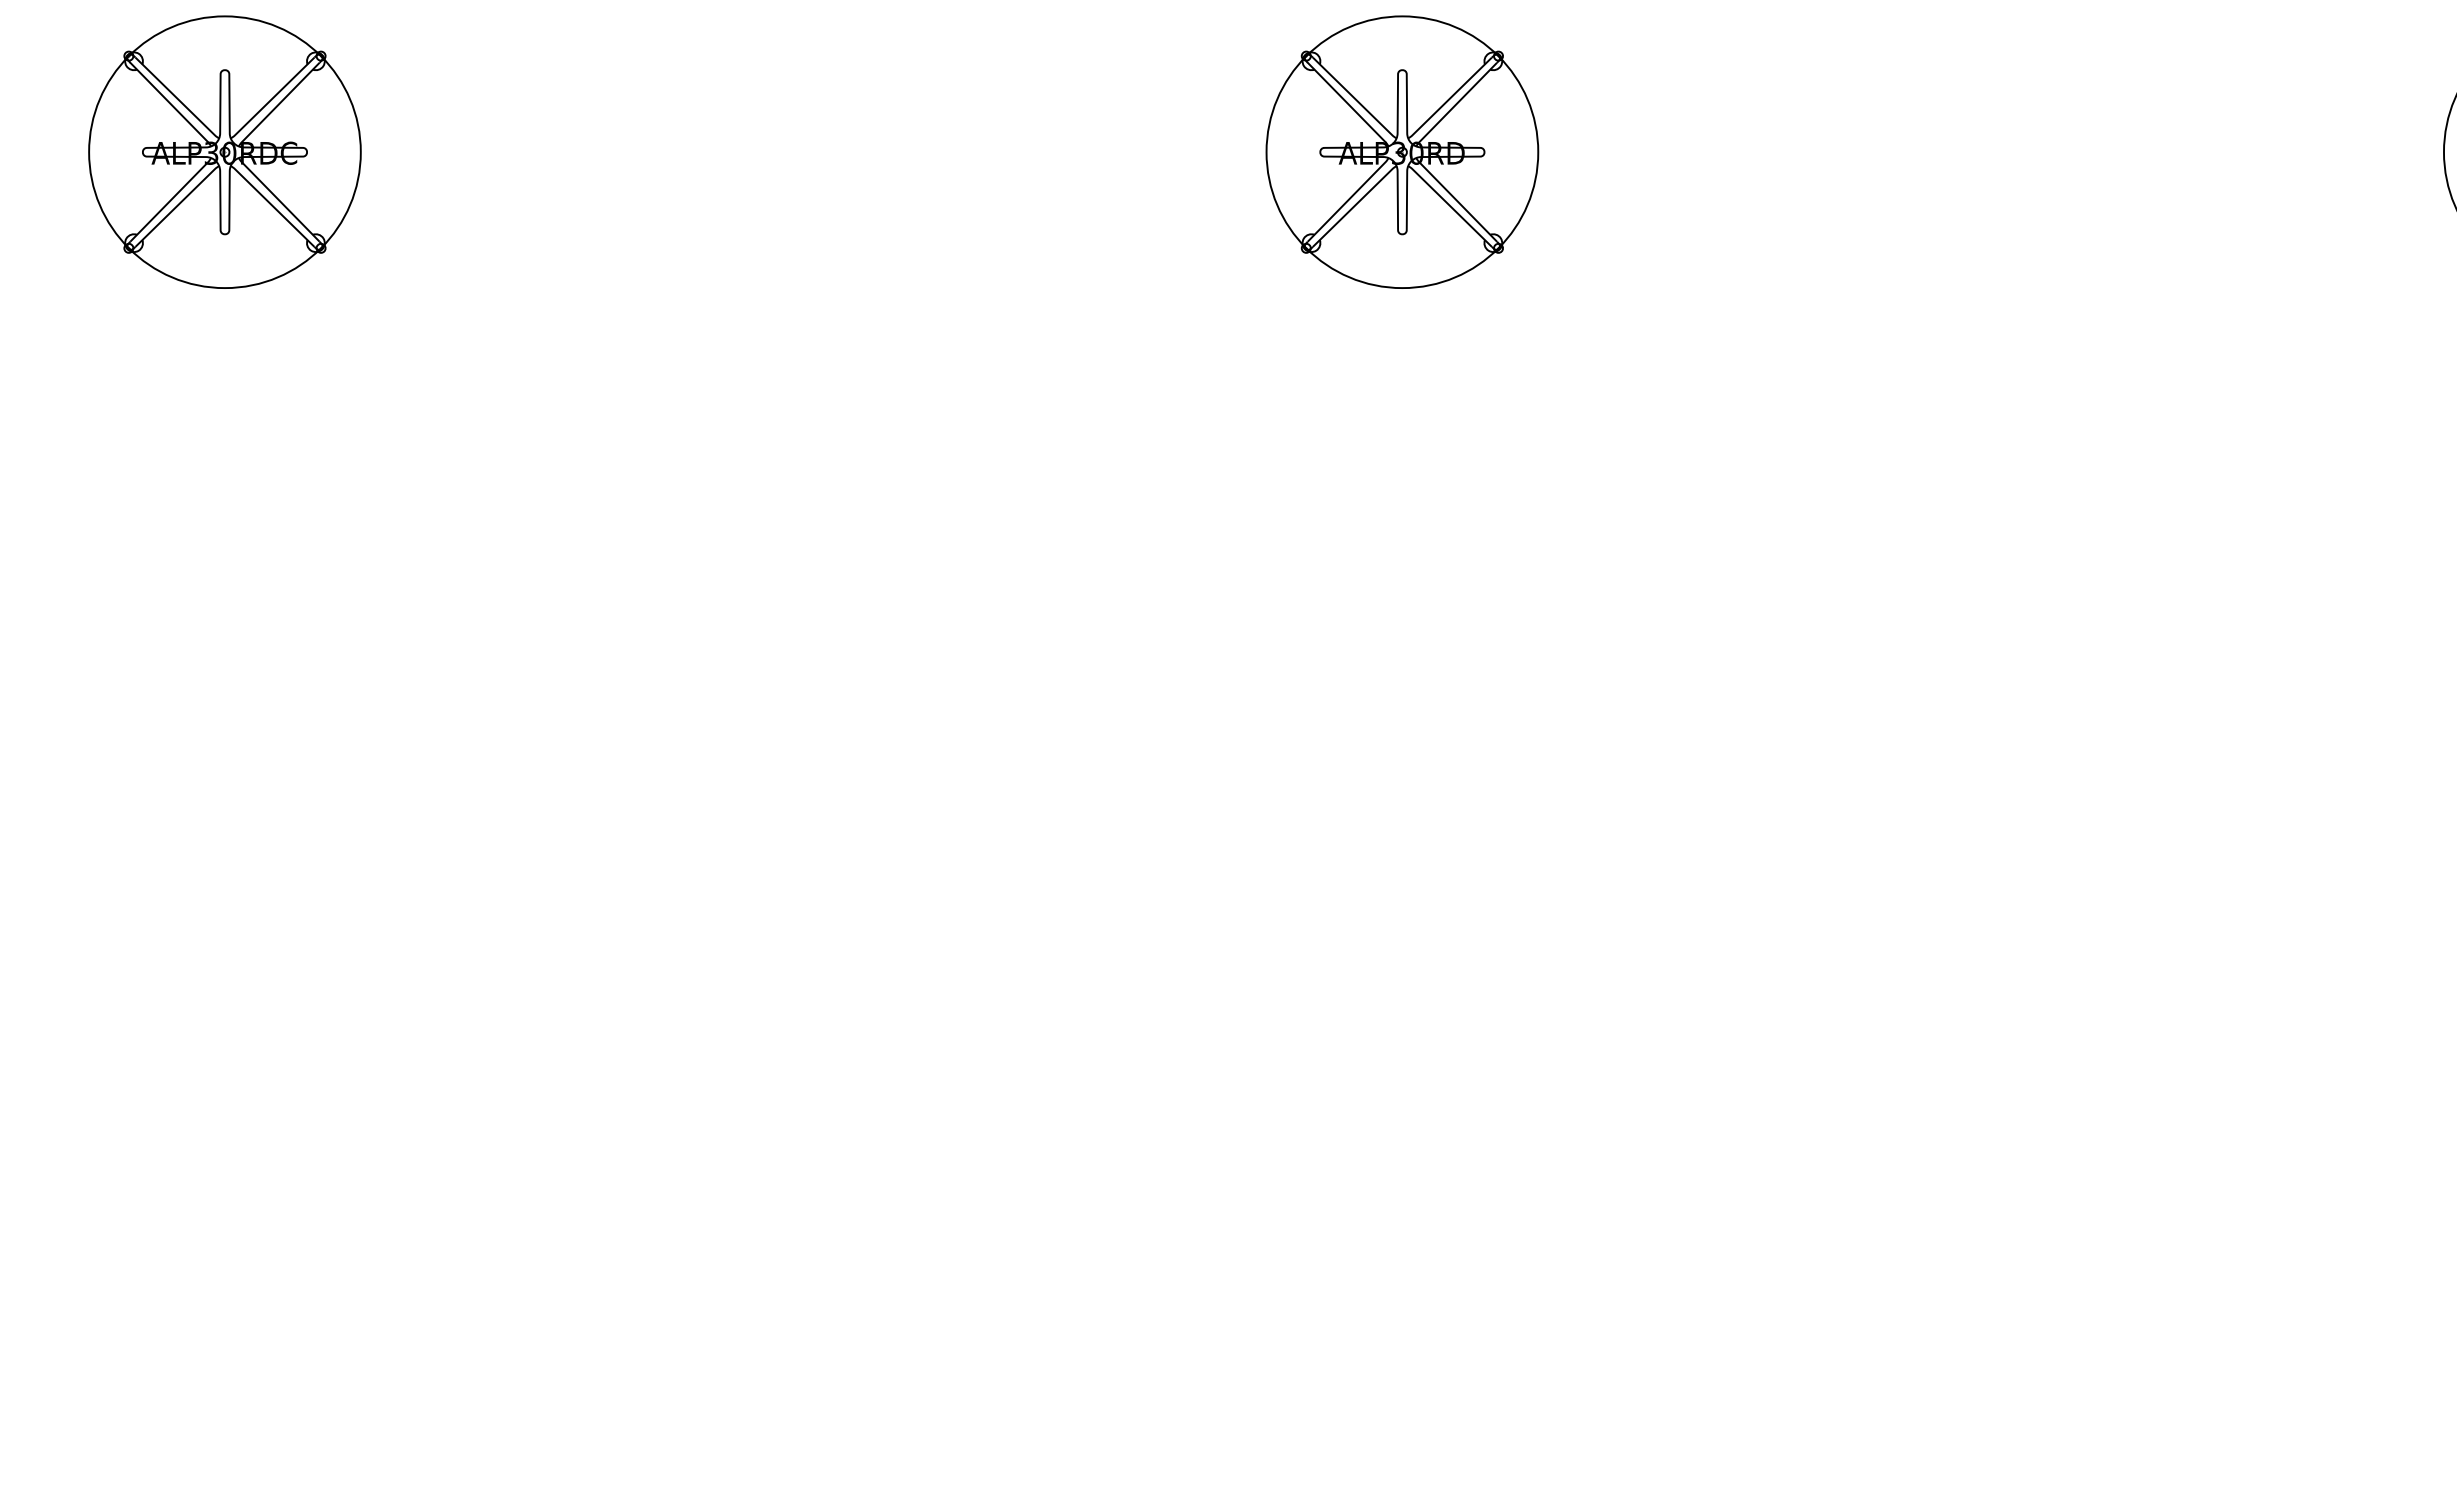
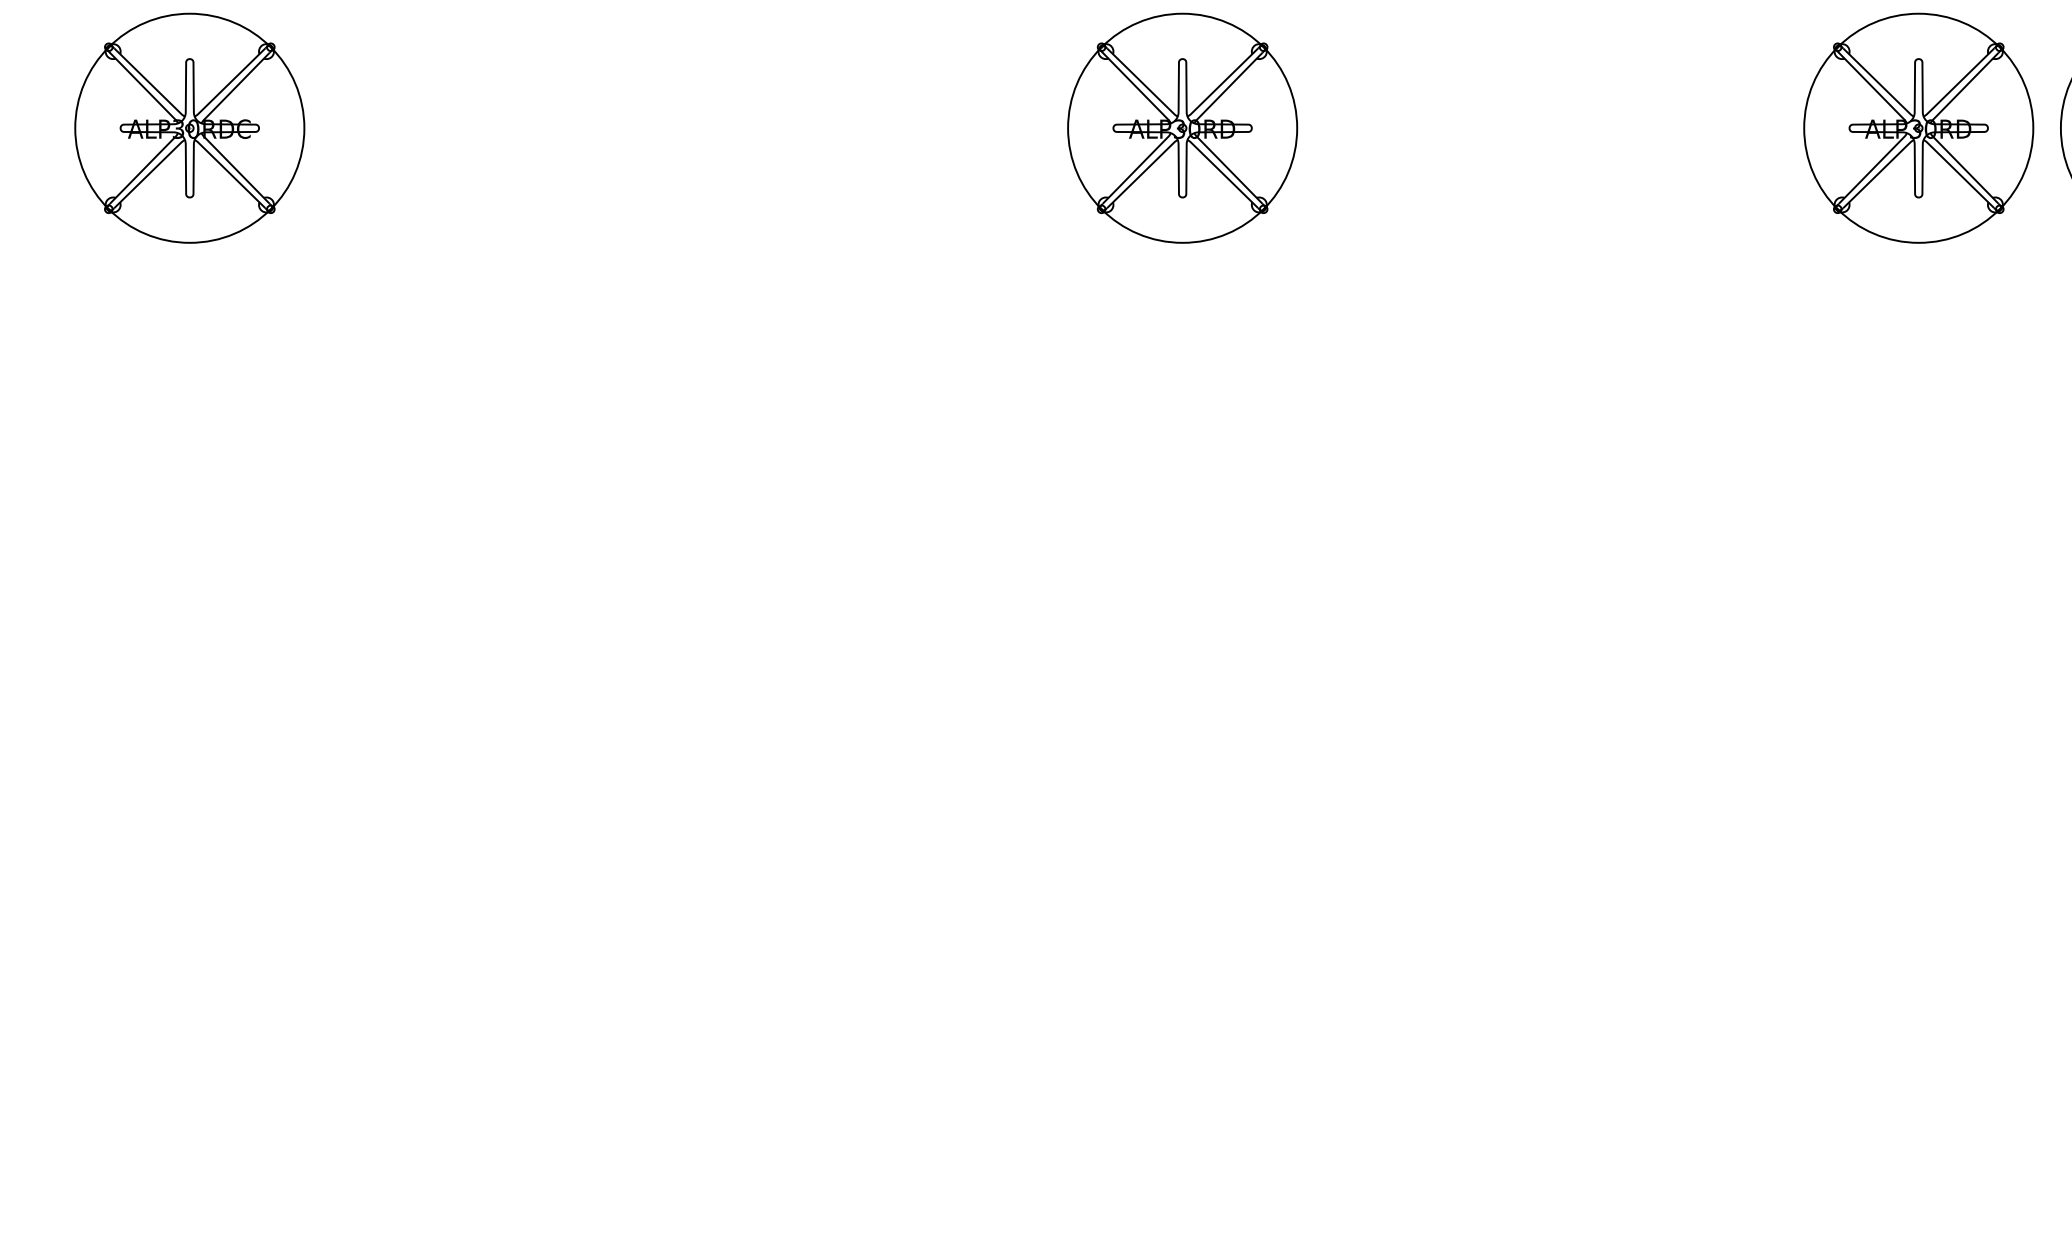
part: (2275, 151) -> (1918, 127), added

